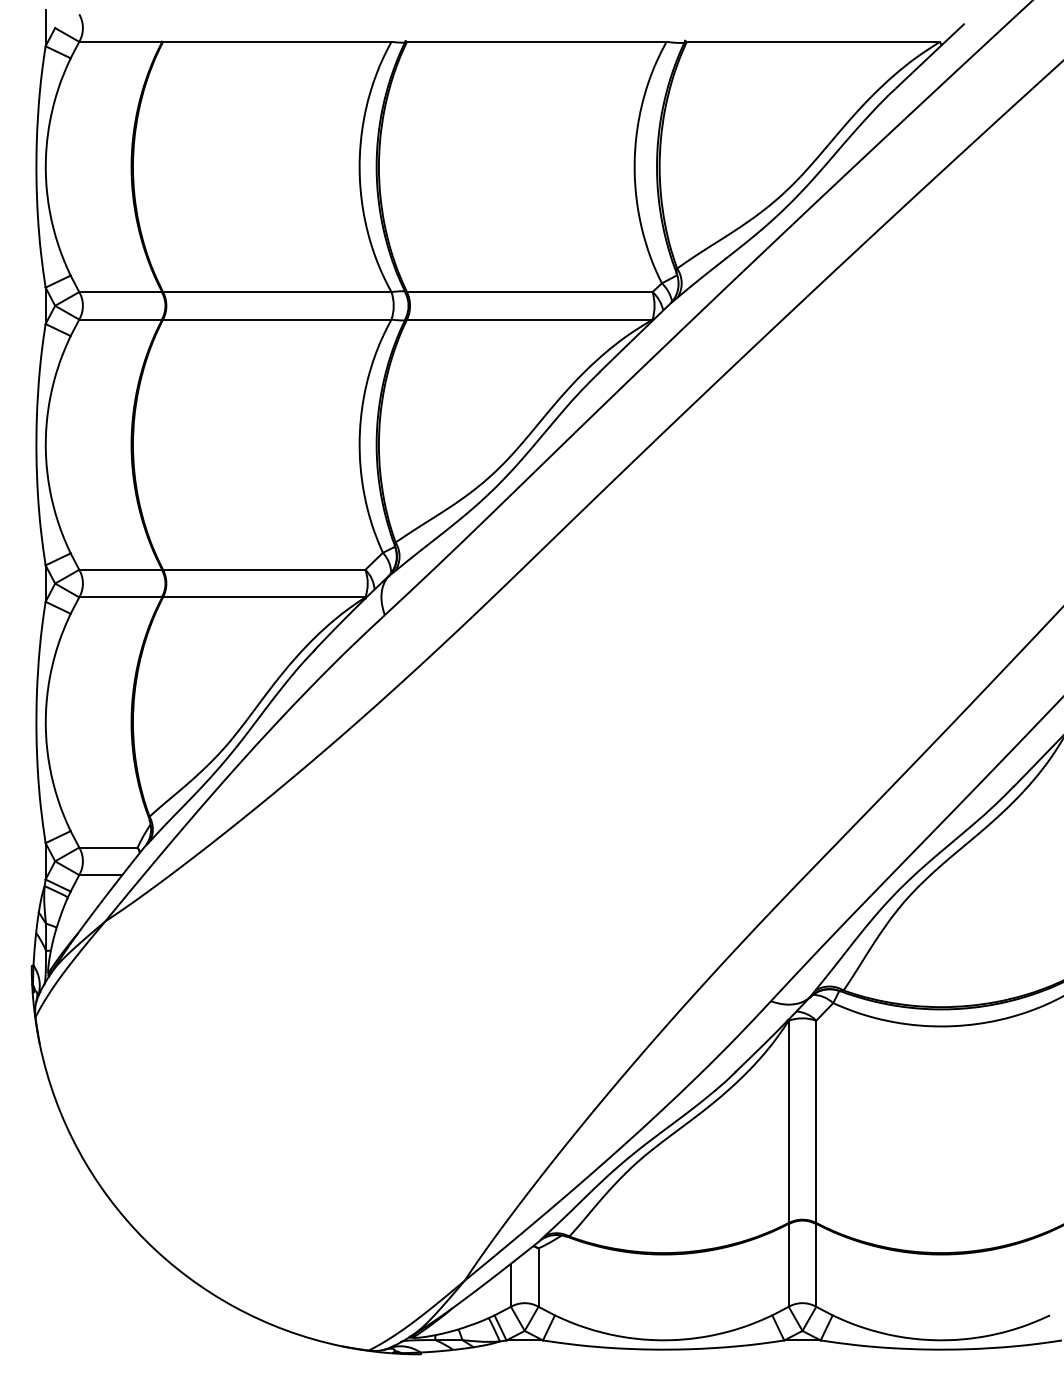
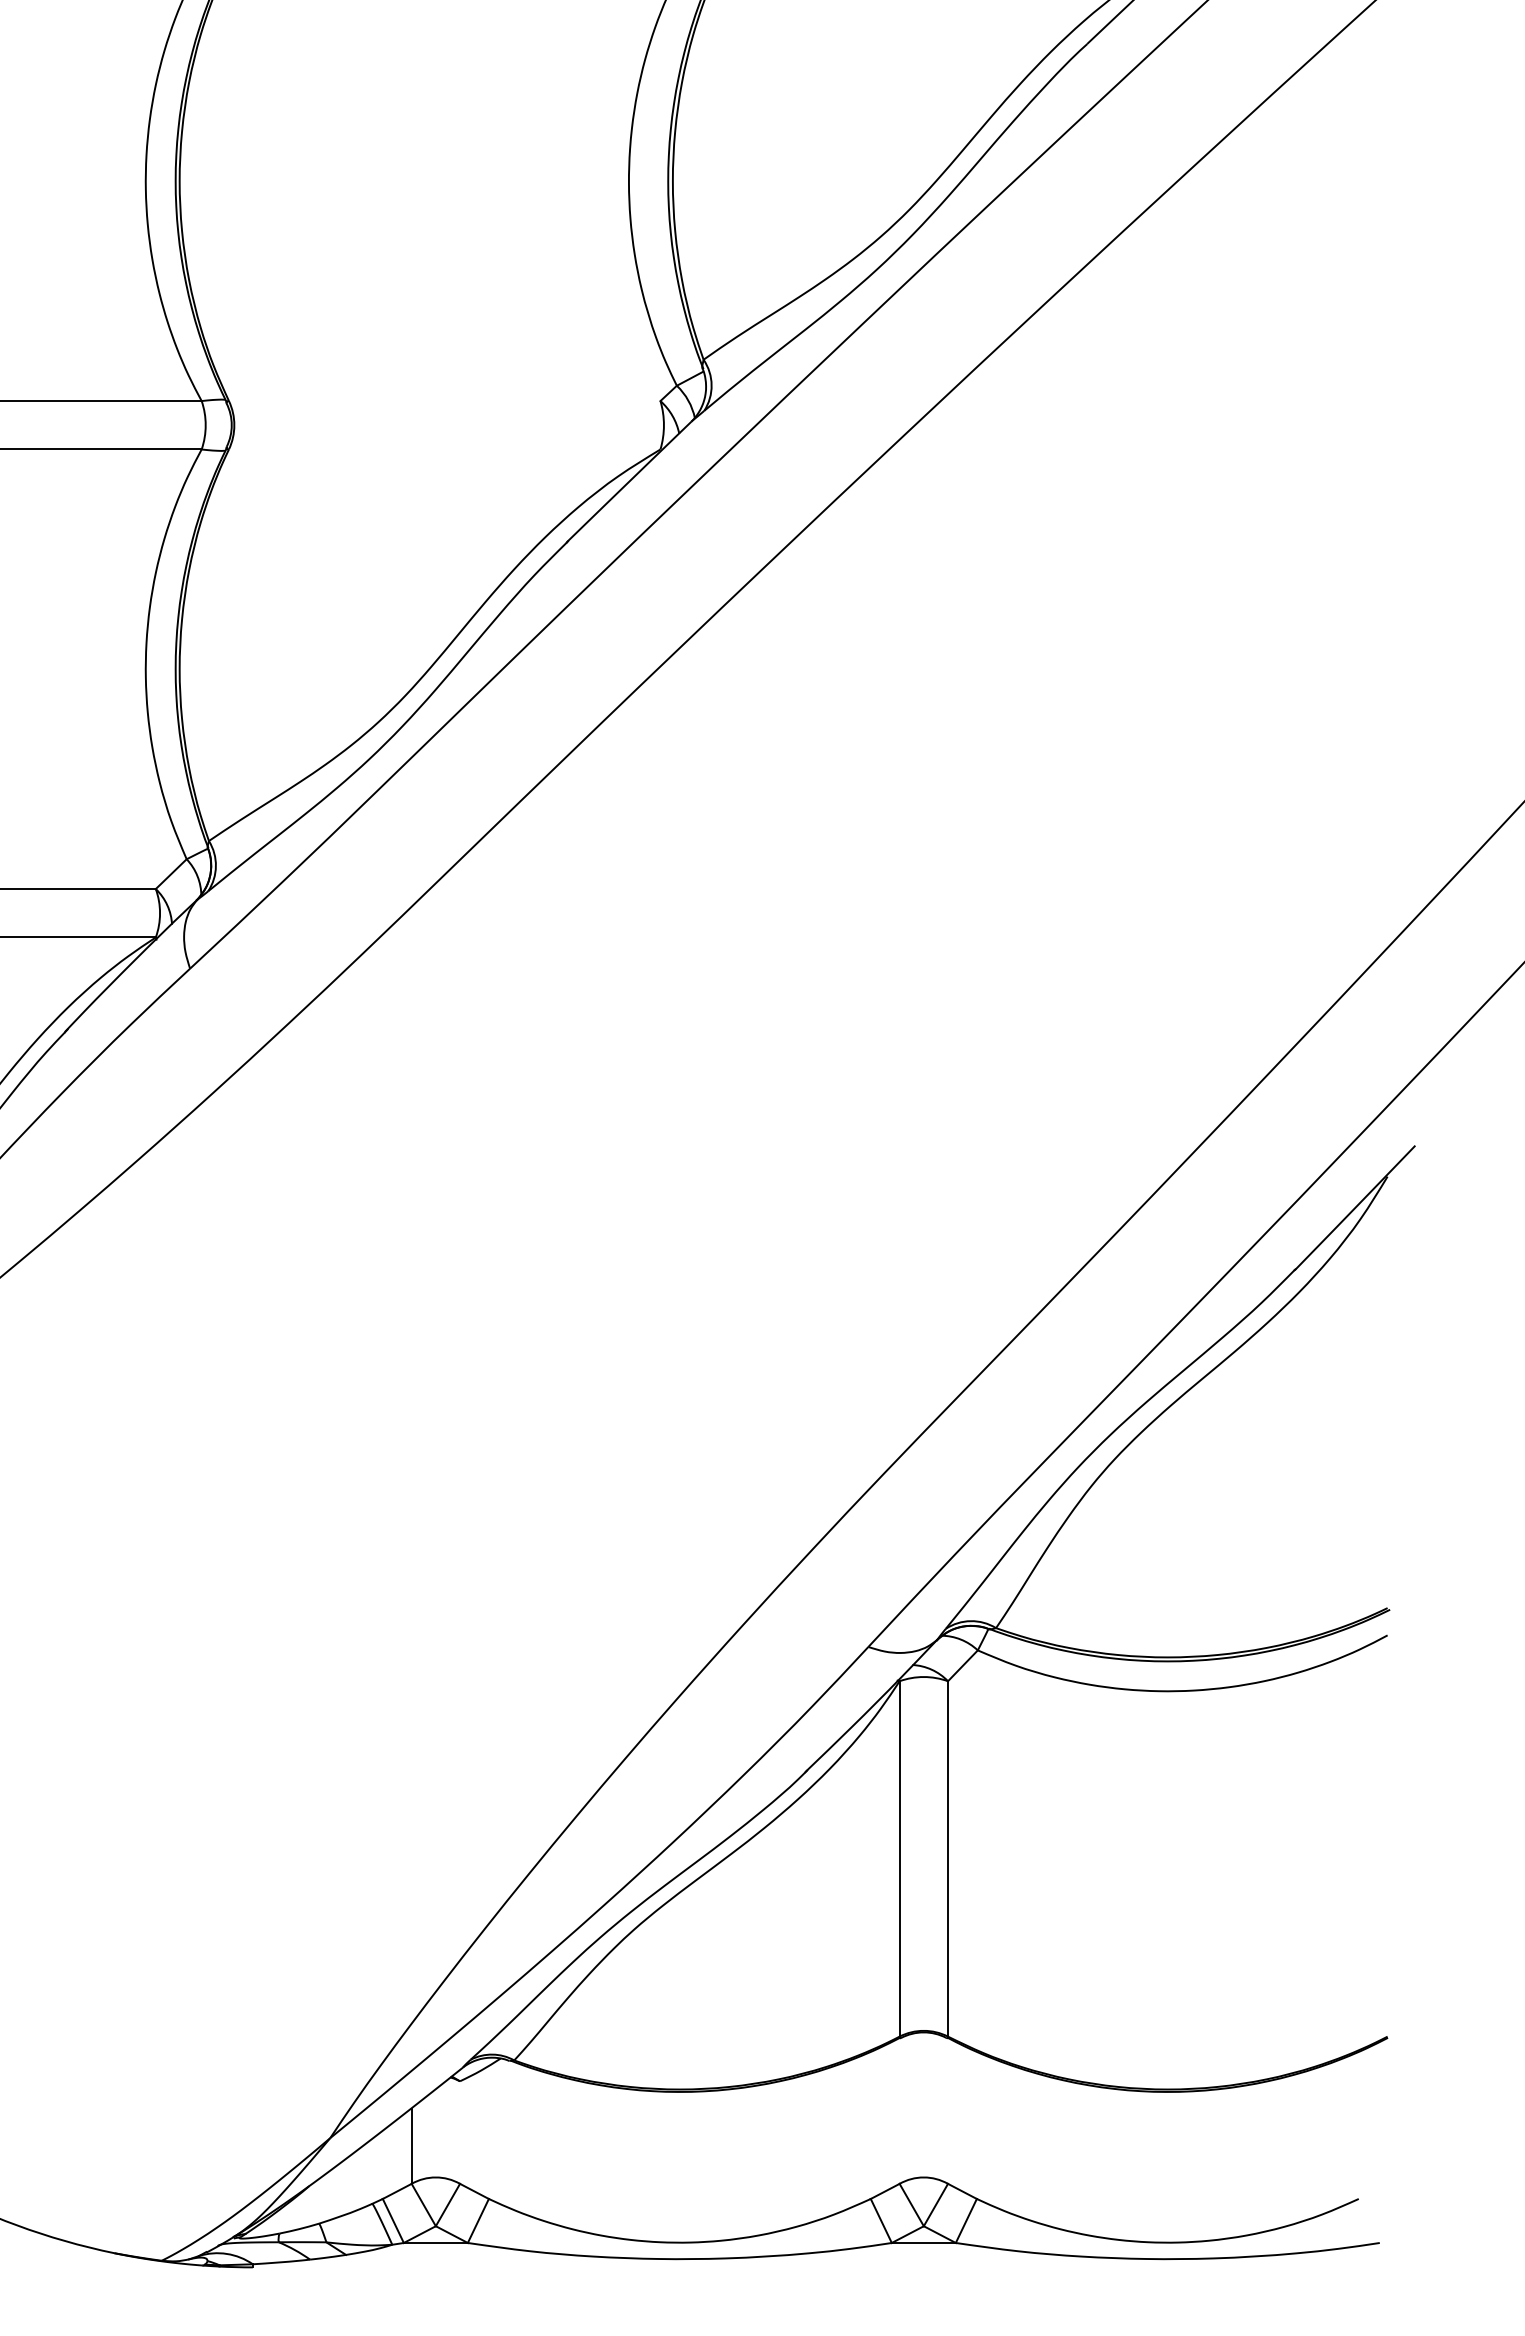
line: (529, 292) -> (444, 401), removed
line: (529, 319) -> (444, 449), removed
line: (788, 1264) -> (899, 2109), removed
line: (816, 1264) -> (948, 2109), removed
line: (538, 1277) -> (460, 2132), removed

